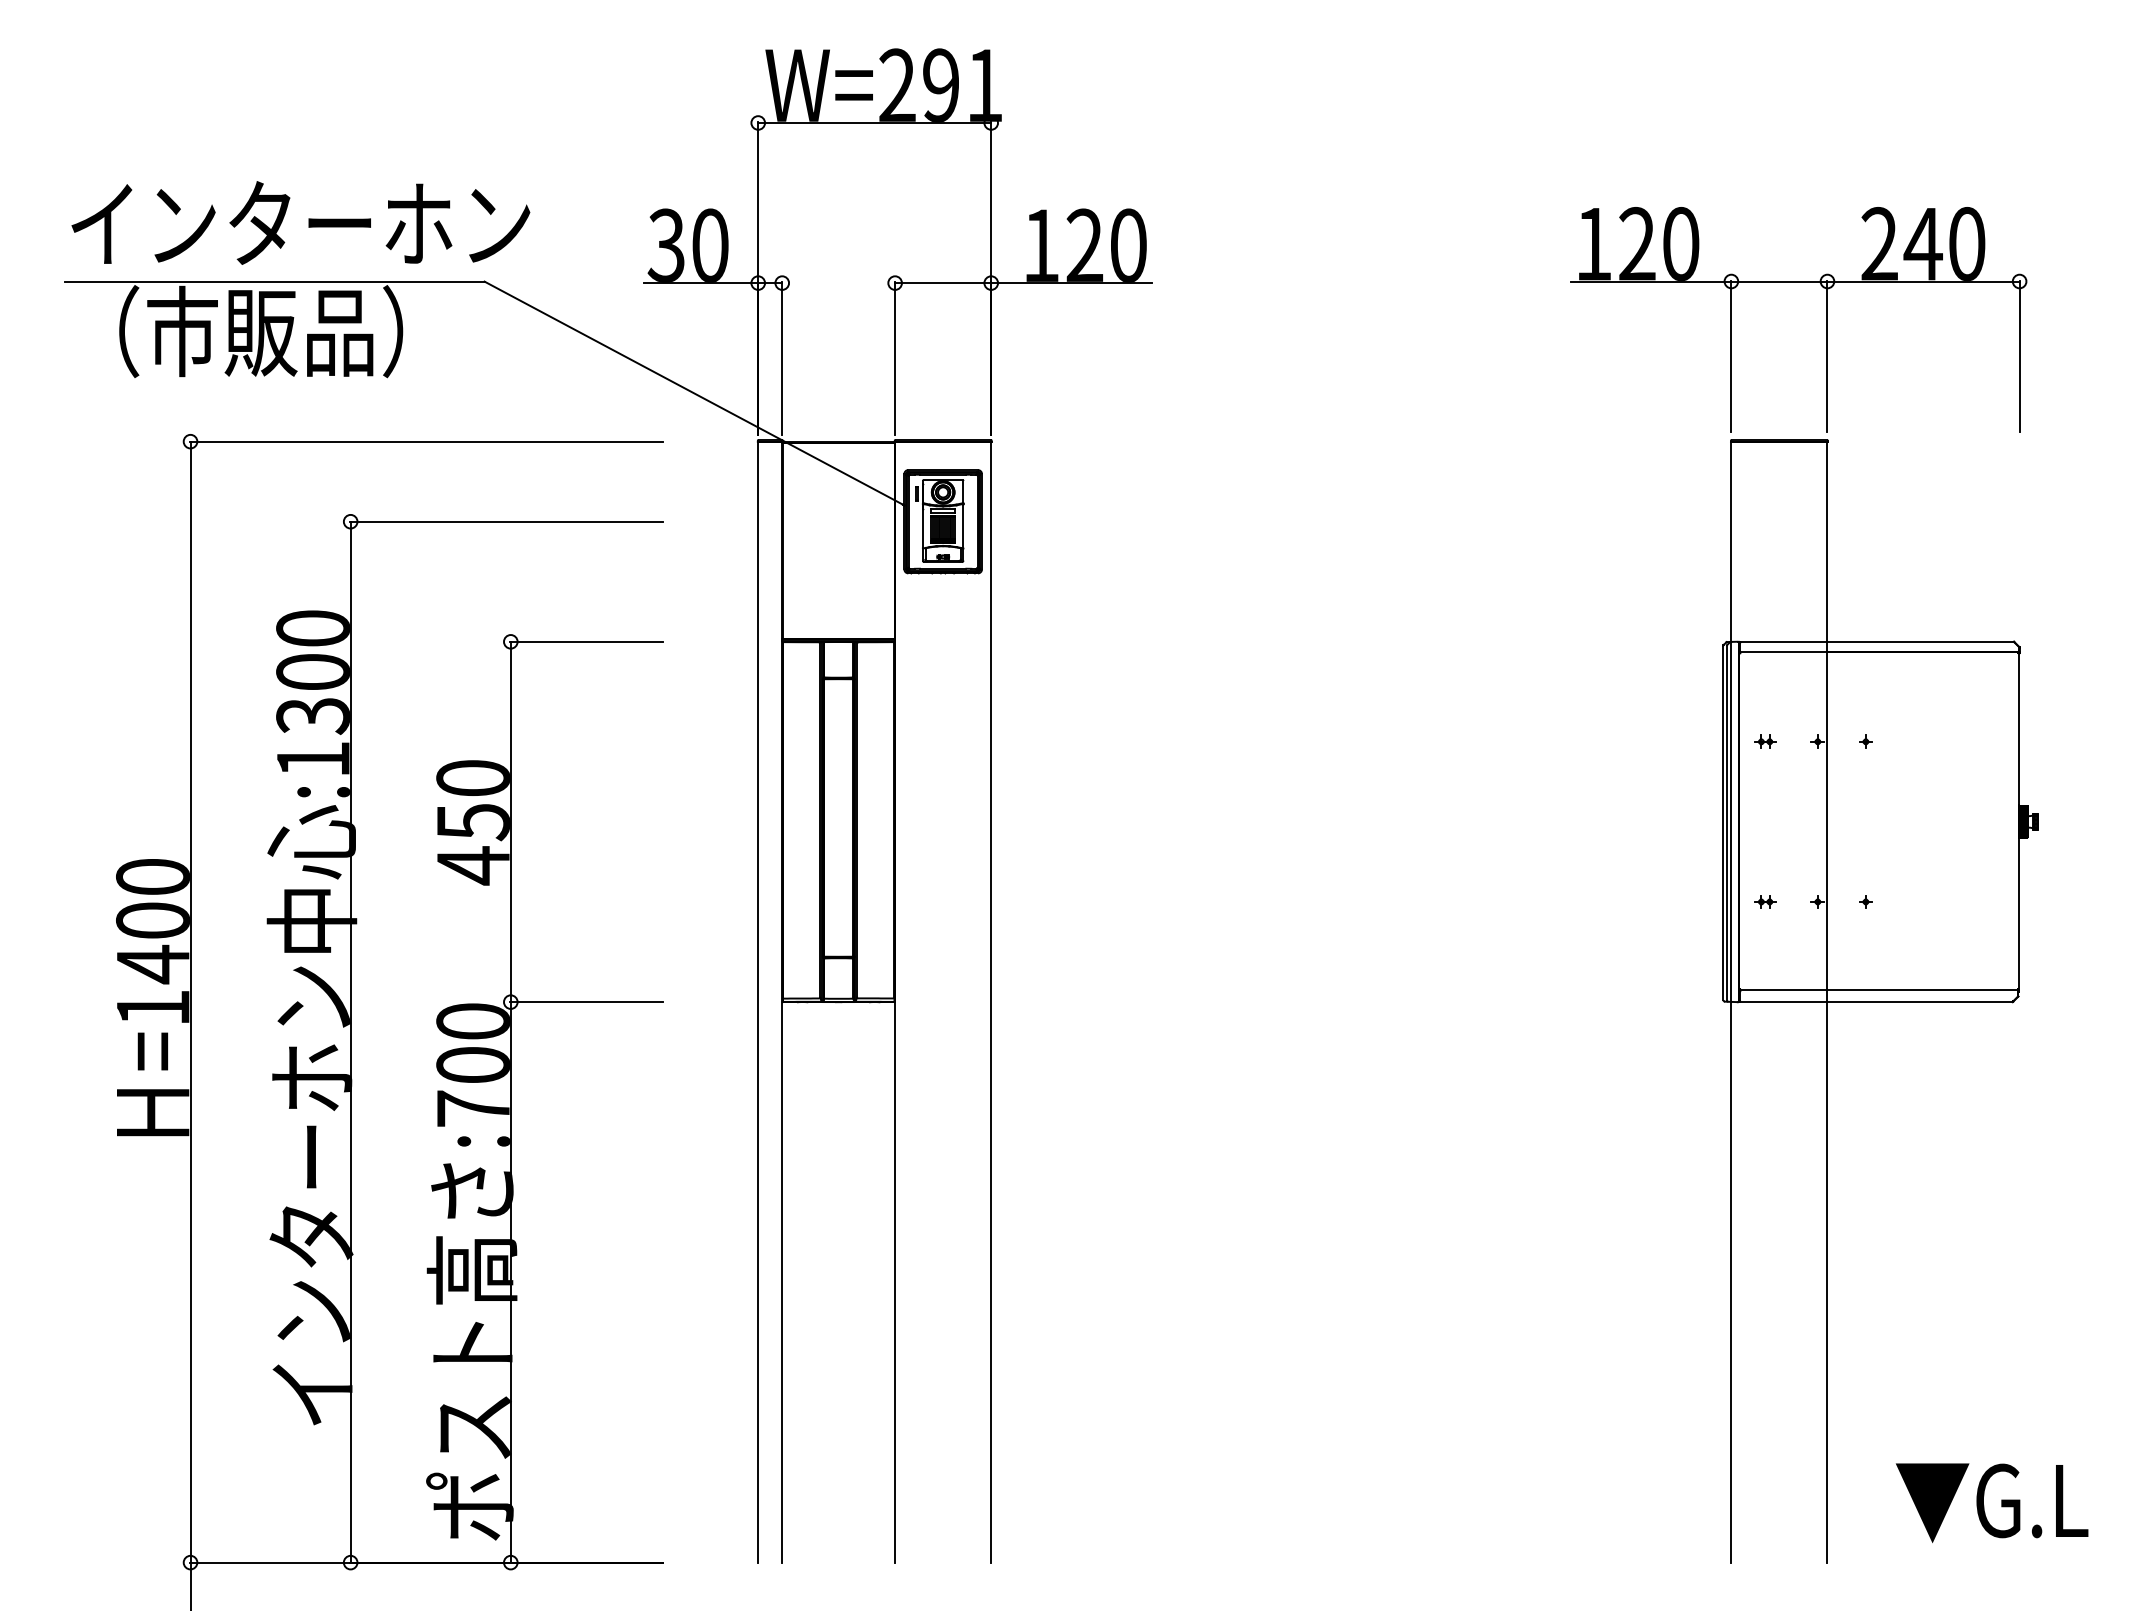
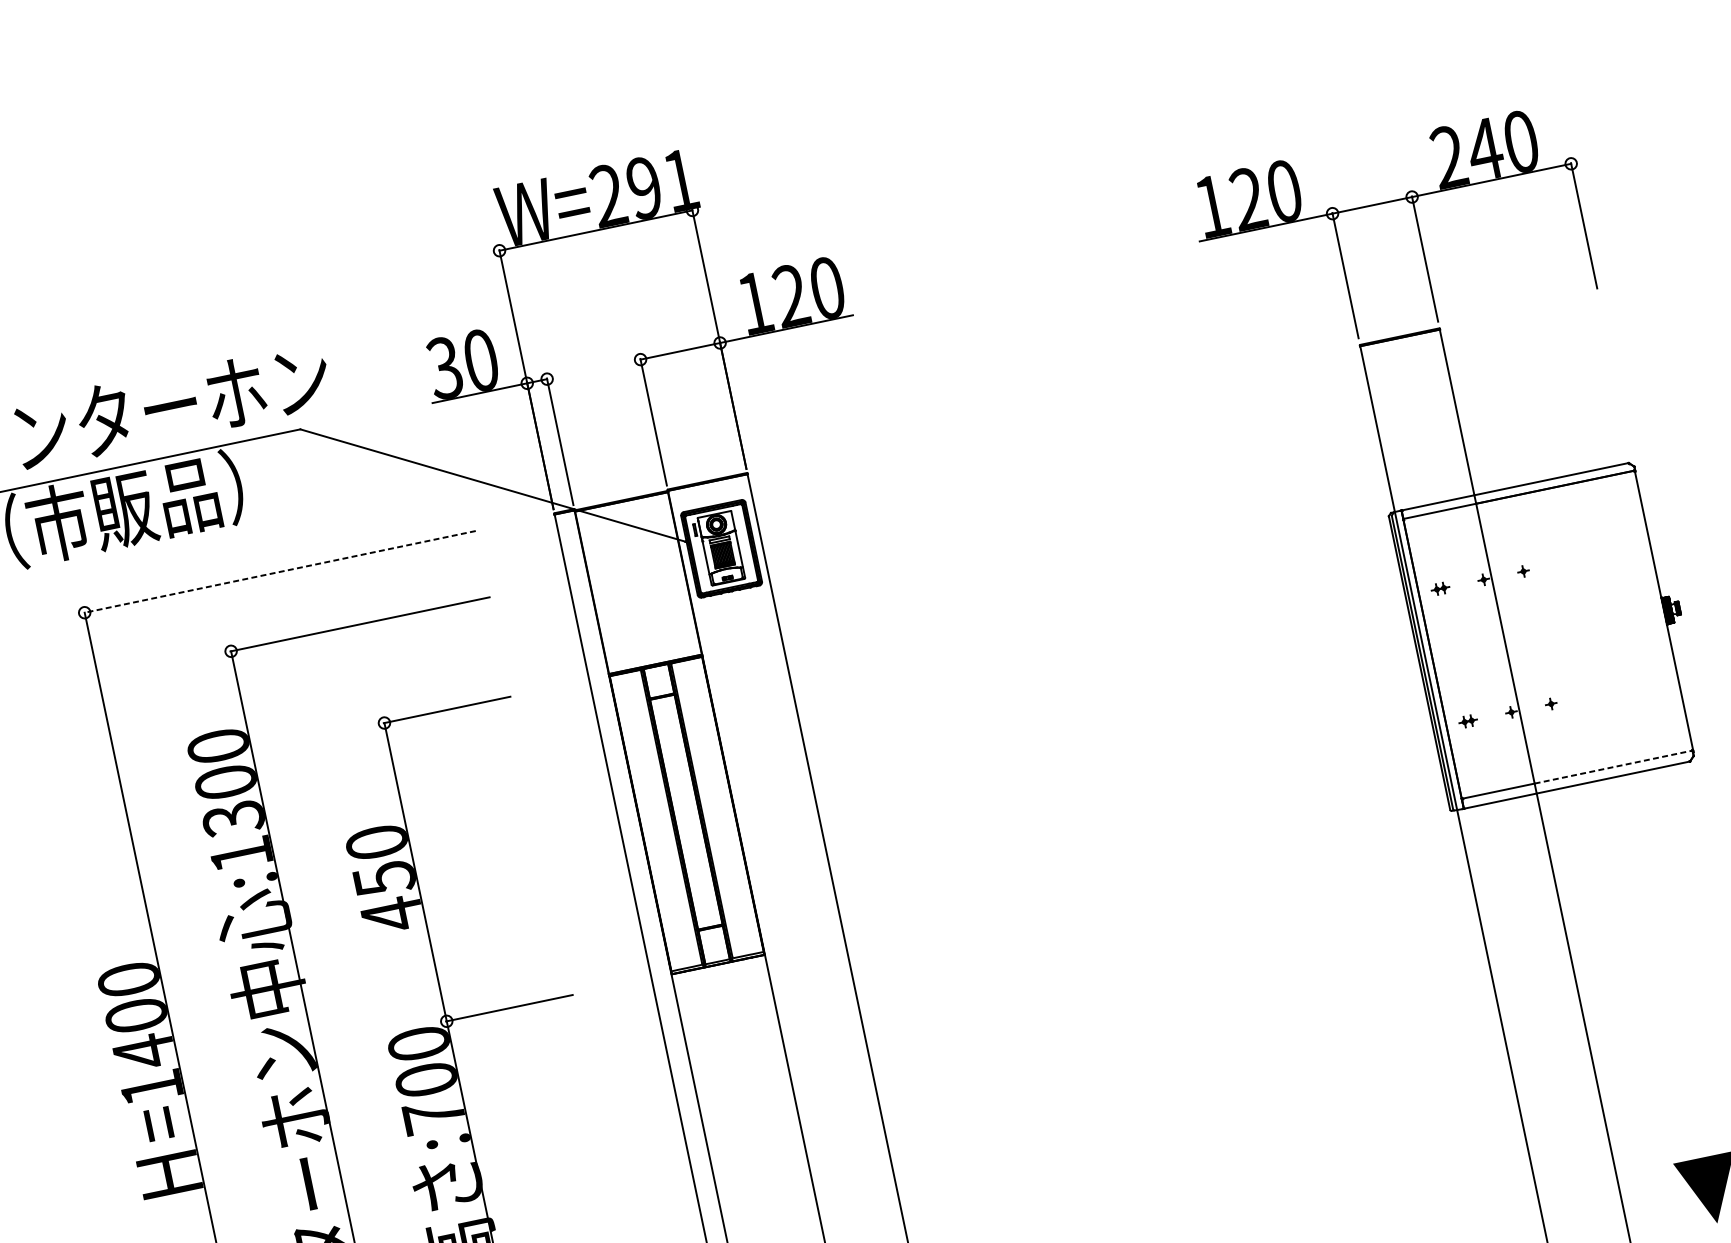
line: (426, 441) -> (280, 571), solid -> dashed
line: (1923, 990) -> (1614, 767), solid -> dashed

